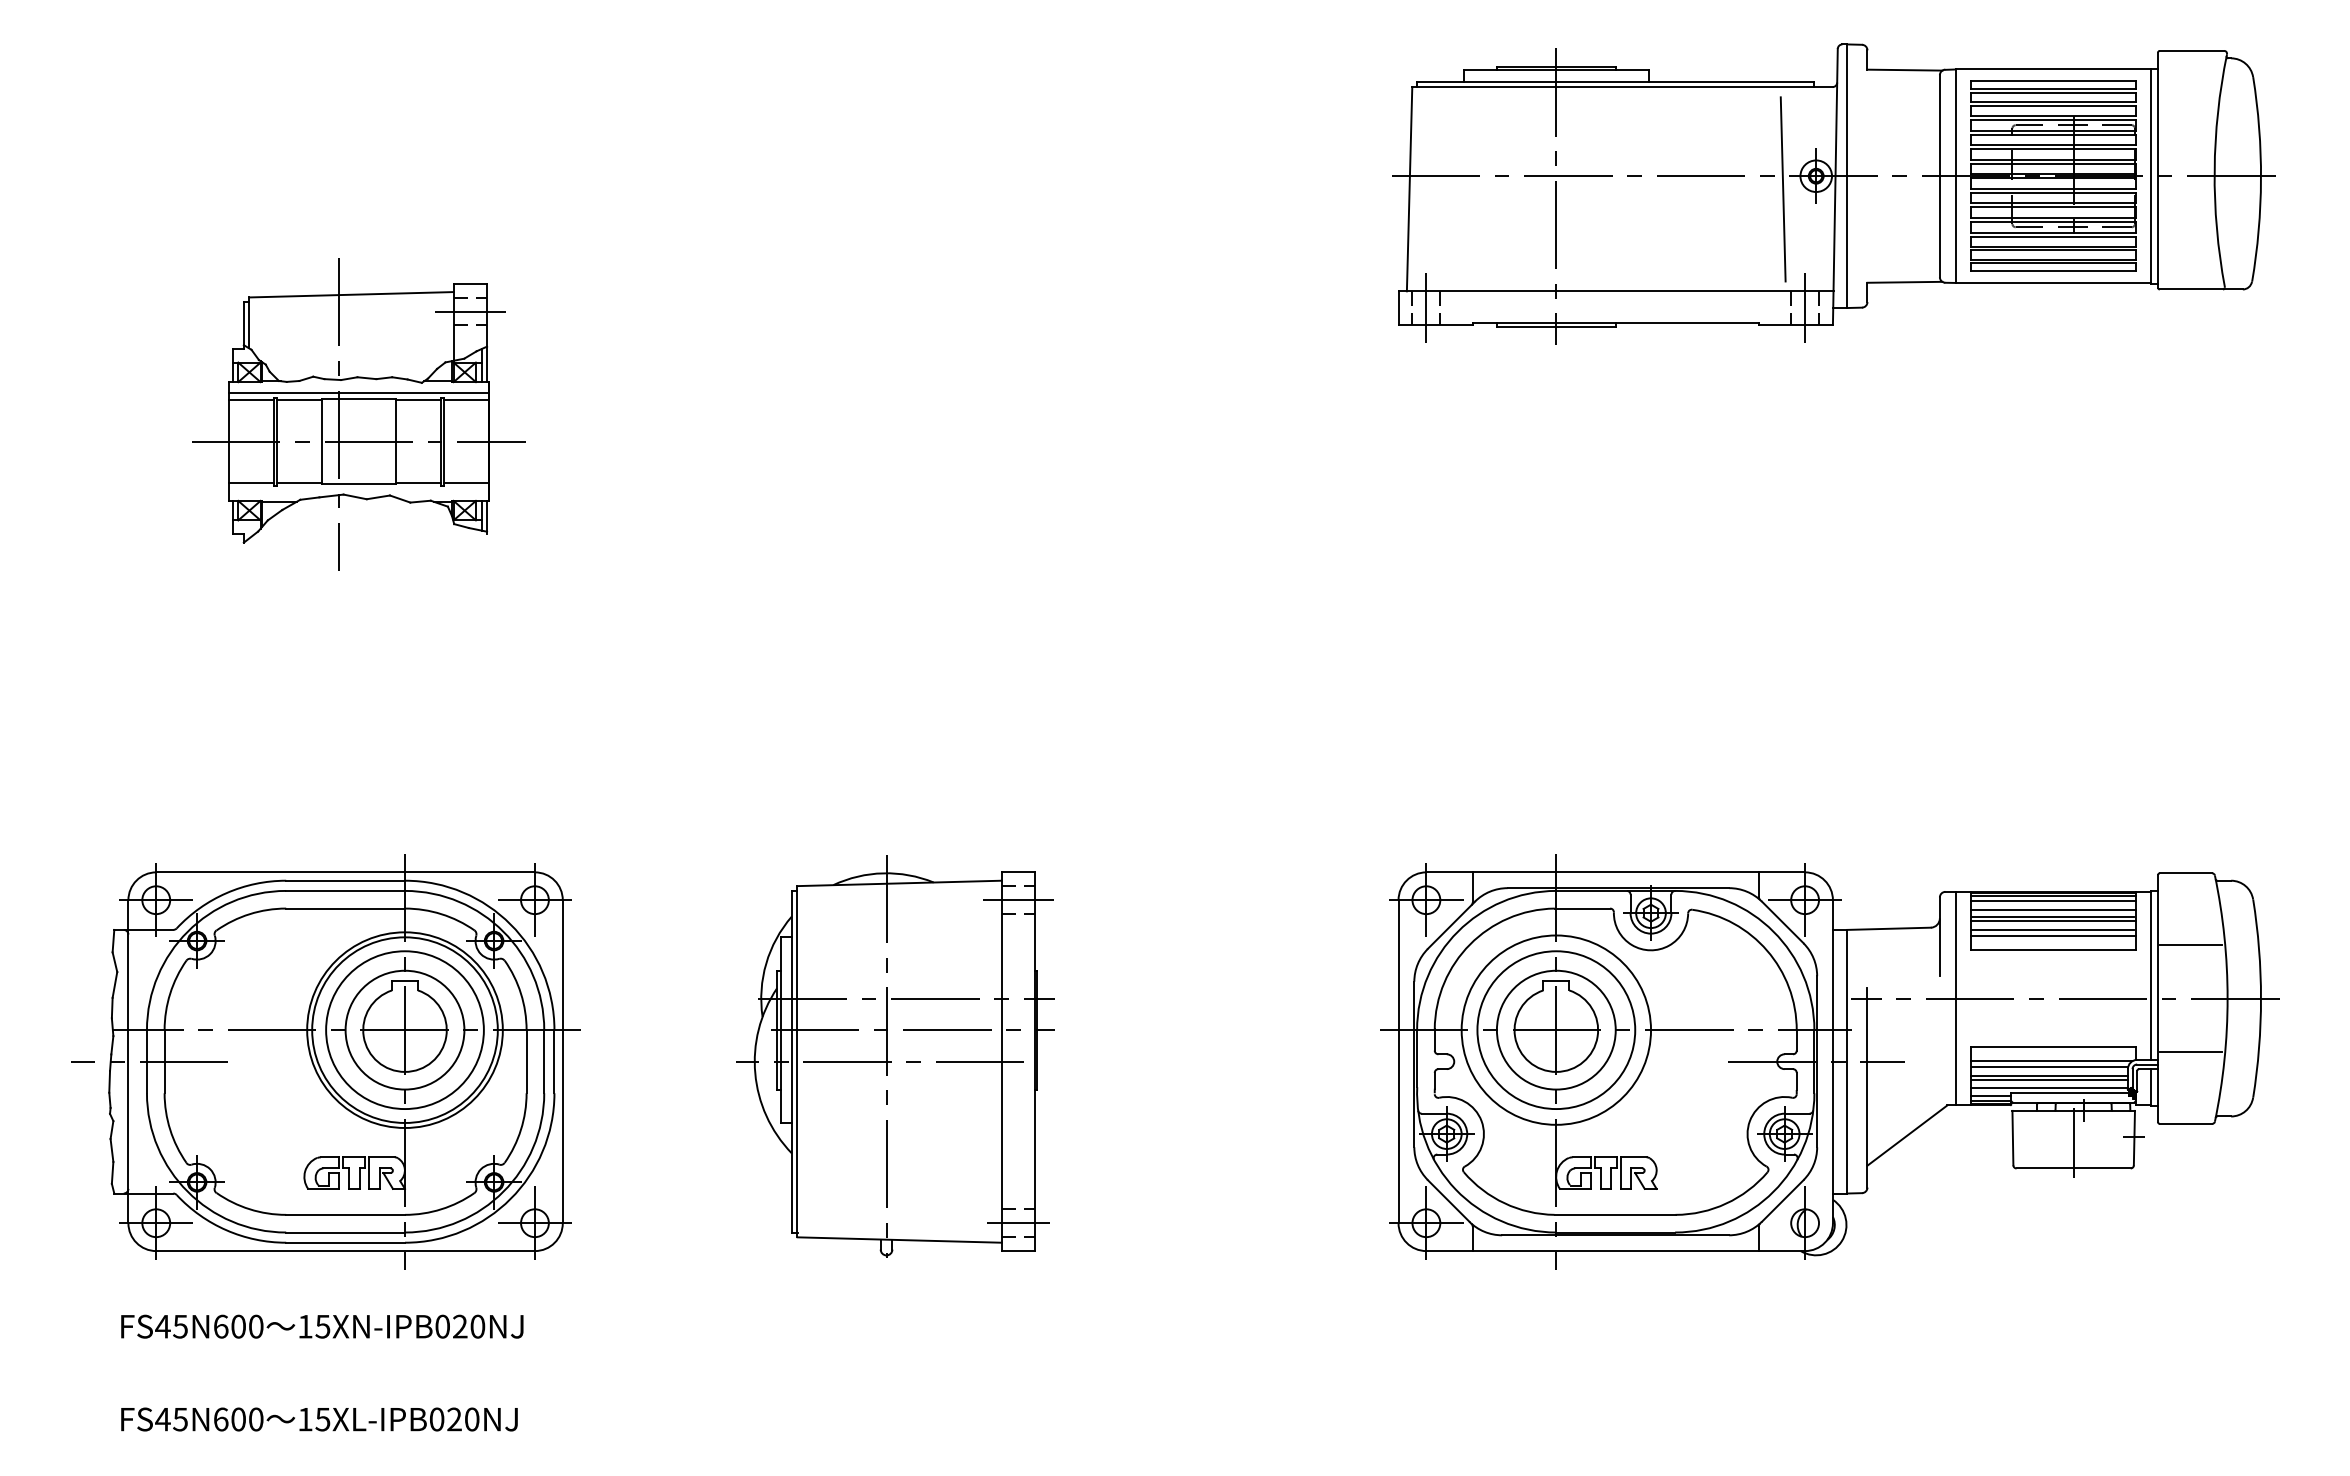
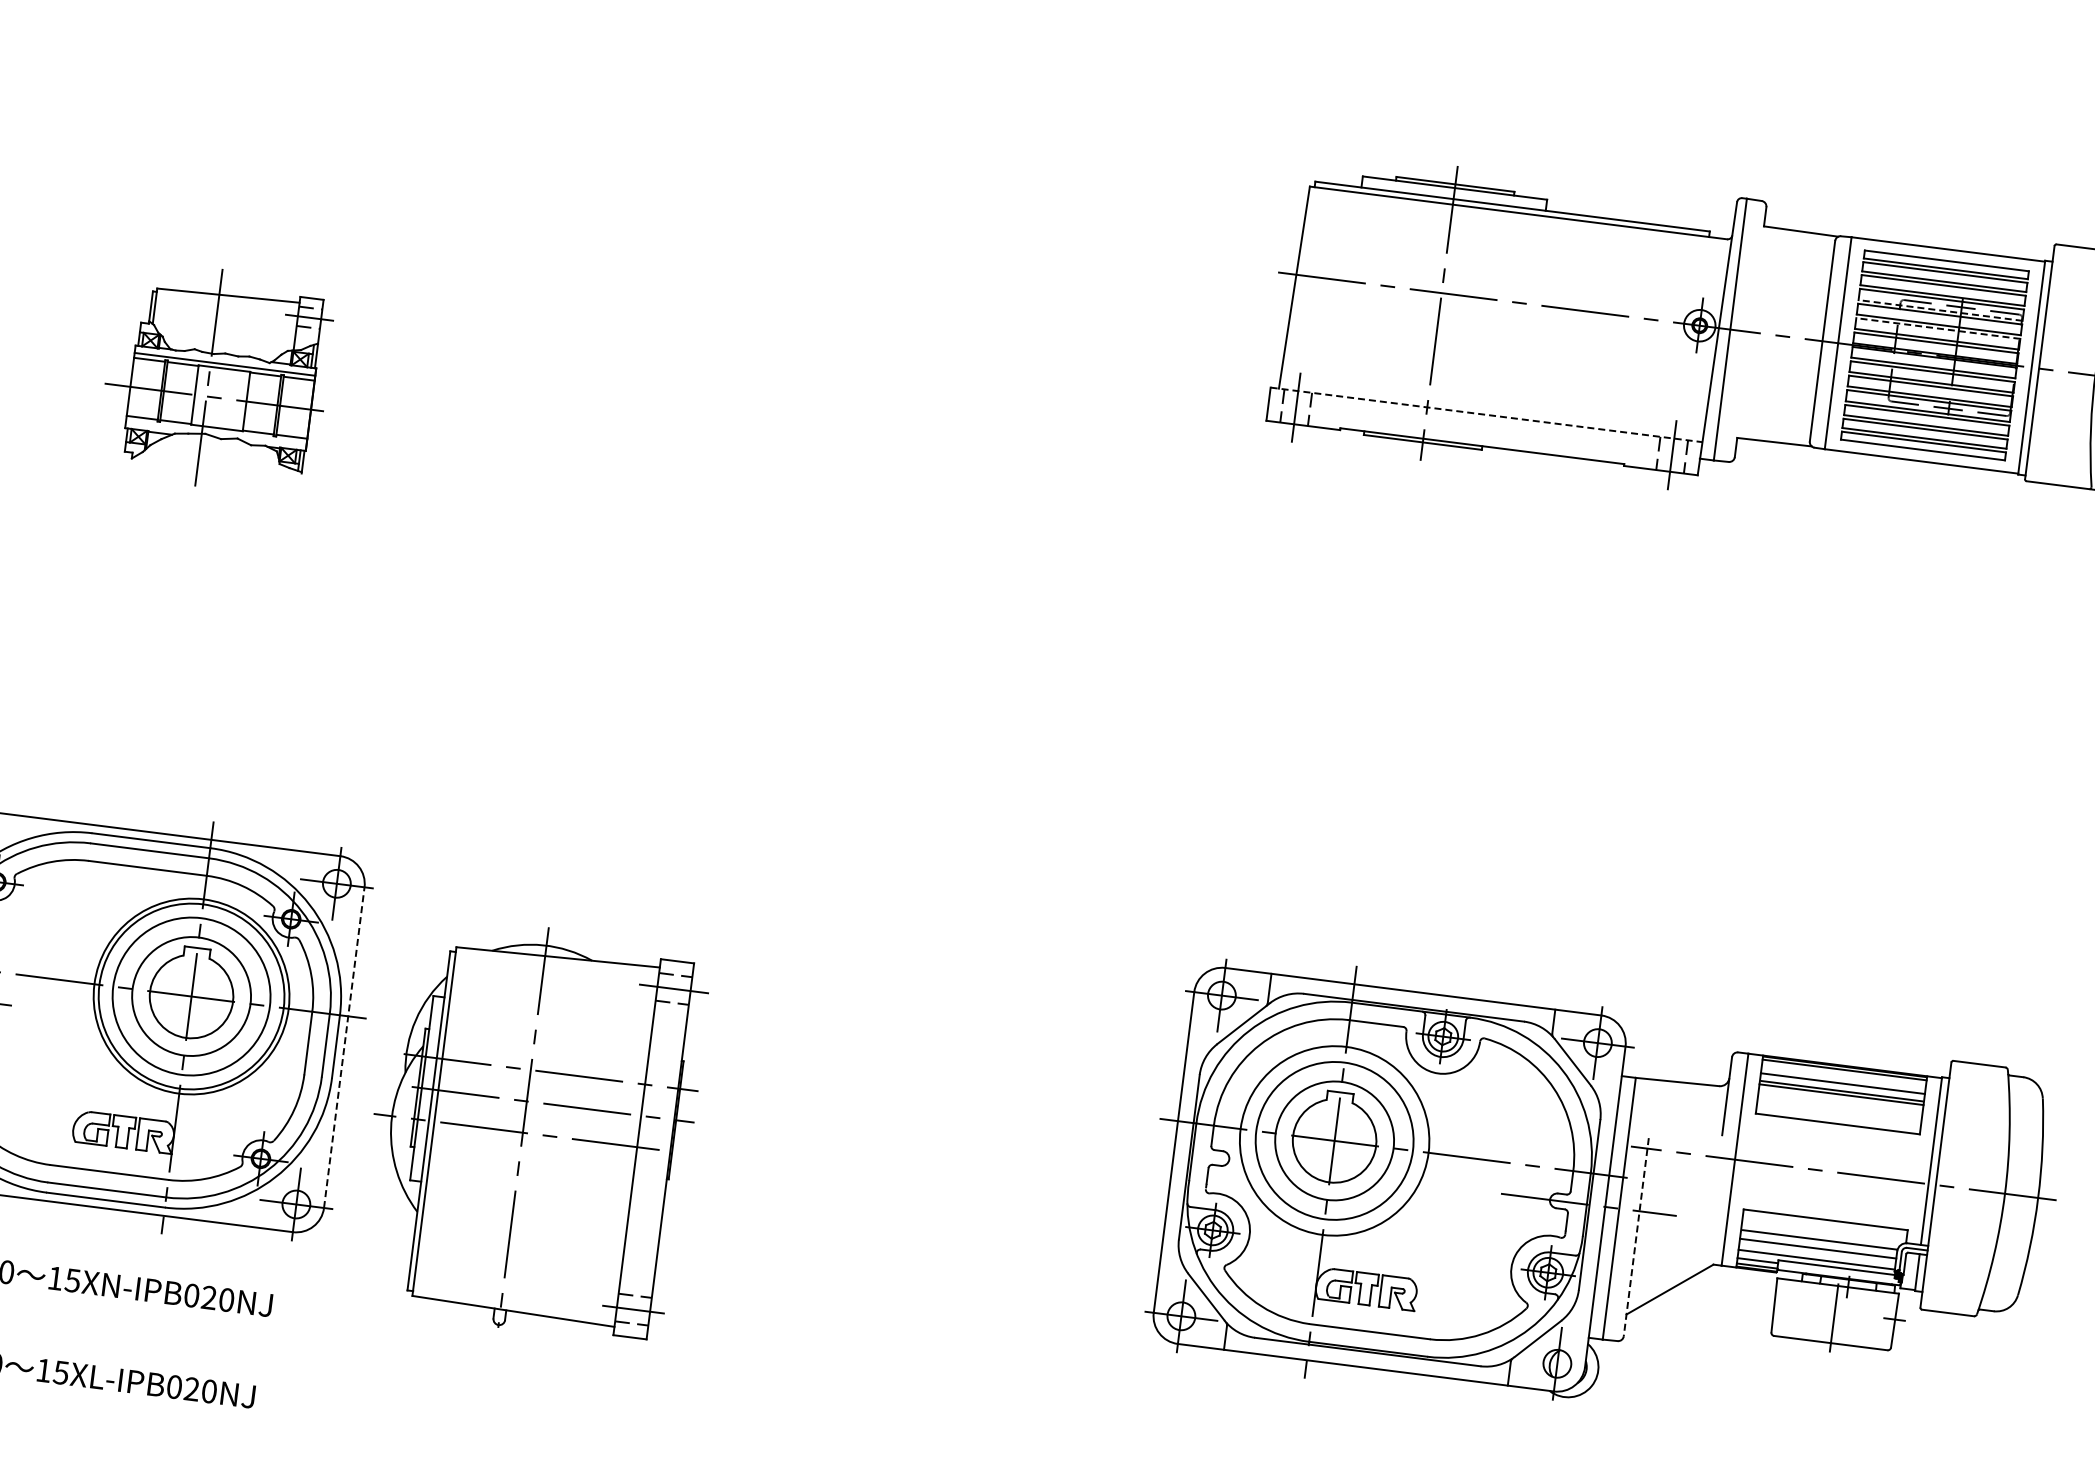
line: (2053, 130) -> (1941, 310), solid -> dashed
line: (2053, 149) -> (1938, 328), solid -> dashed
line: (1782, 189) -> (1664, 334), removed
line: (1616, 291) -> (1487, 415), solid -> dashed
part: (358, 414) -> (222, 379), size x0.7
line: (2052, 901) -> (1843, 1075), removed
line: (2052, 929) -> (1839, 1103), removed
line: (2052, 935) -> (1839, 1109), removed
line: (2190, 944) -> (1974, 1135), removed
line: (2190, 1052) -> (1961, 1242), removed
part: (895, 1056) -> (532, 1128), moved
line: (562, 1061) -> (344, 1047), solid -> dashed
line: (2051, 1061) -> (1822, 1234), removed
line: (2049, 1080) -> (1817, 1252), removed
line: (1867, 1087) -> (1636, 1236), solid -> dashed

